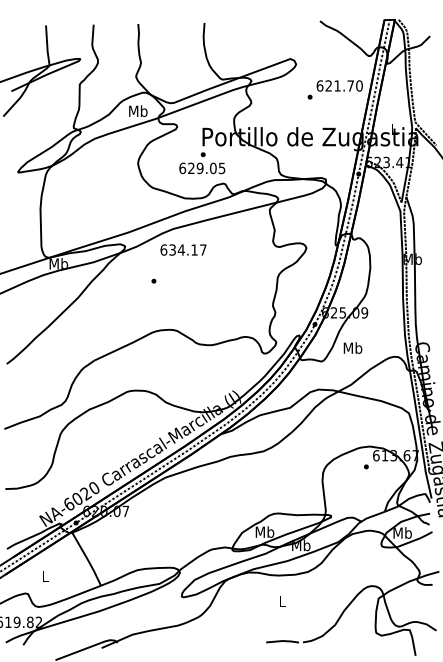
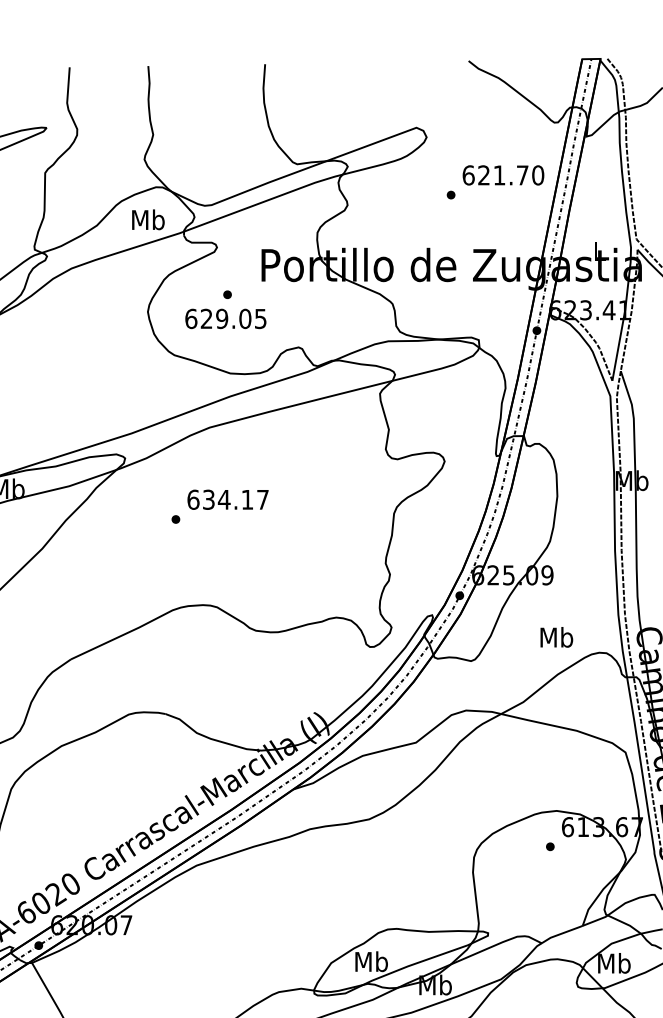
text: (202, 163) -> (226, 310), moved
text: (183, 249) -> (228, 498), moved
text: (352, 347) -> (555, 636), moved

